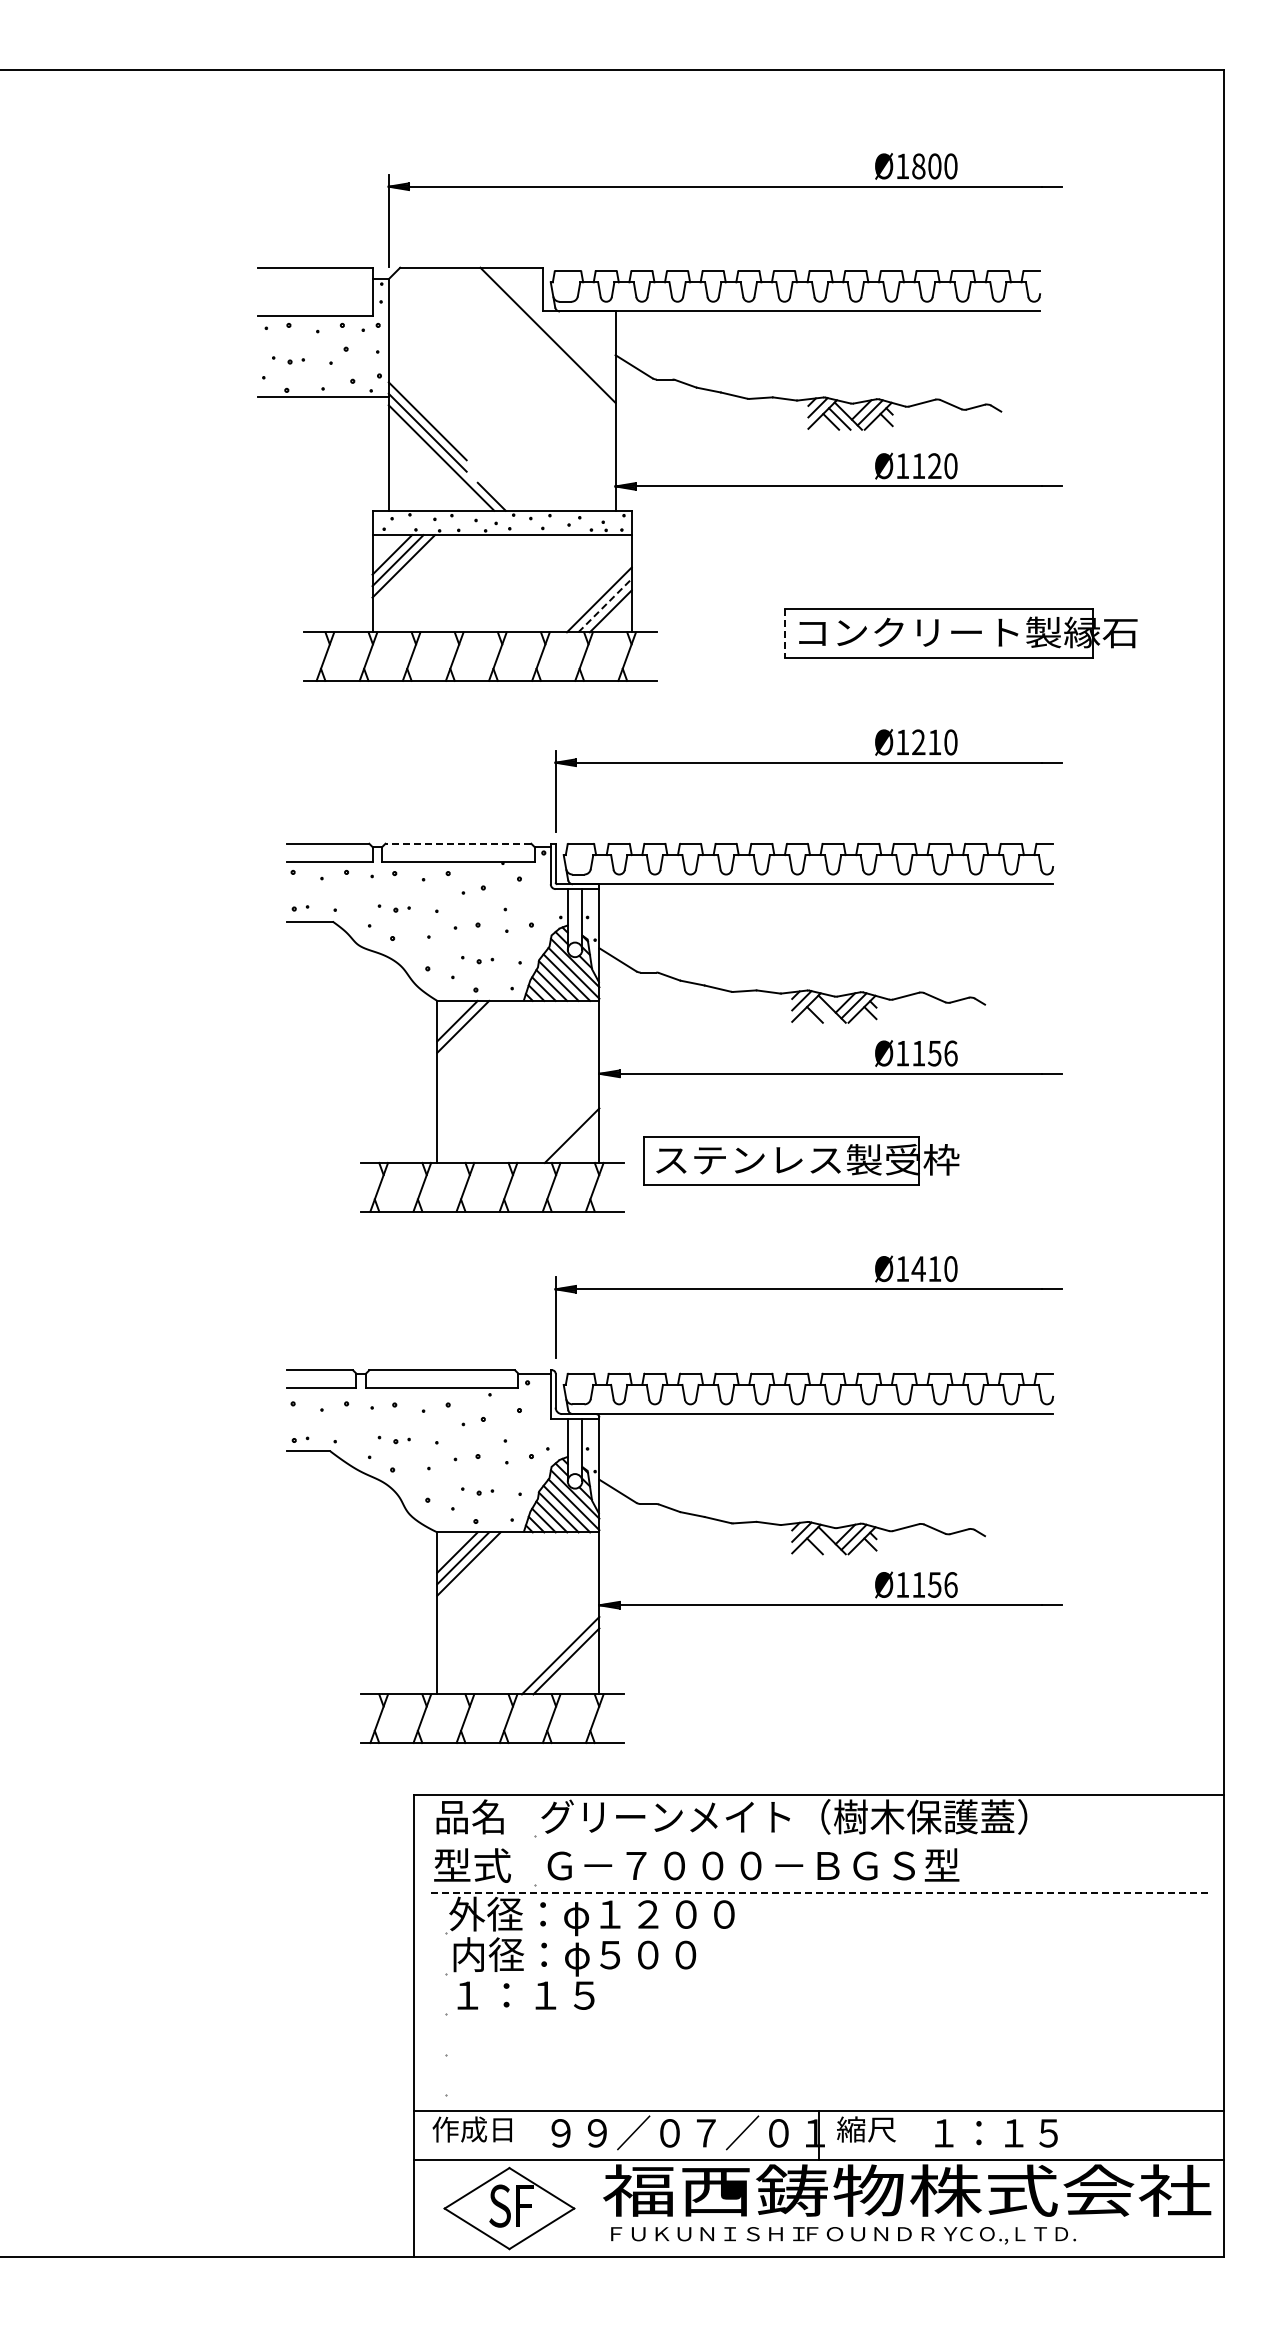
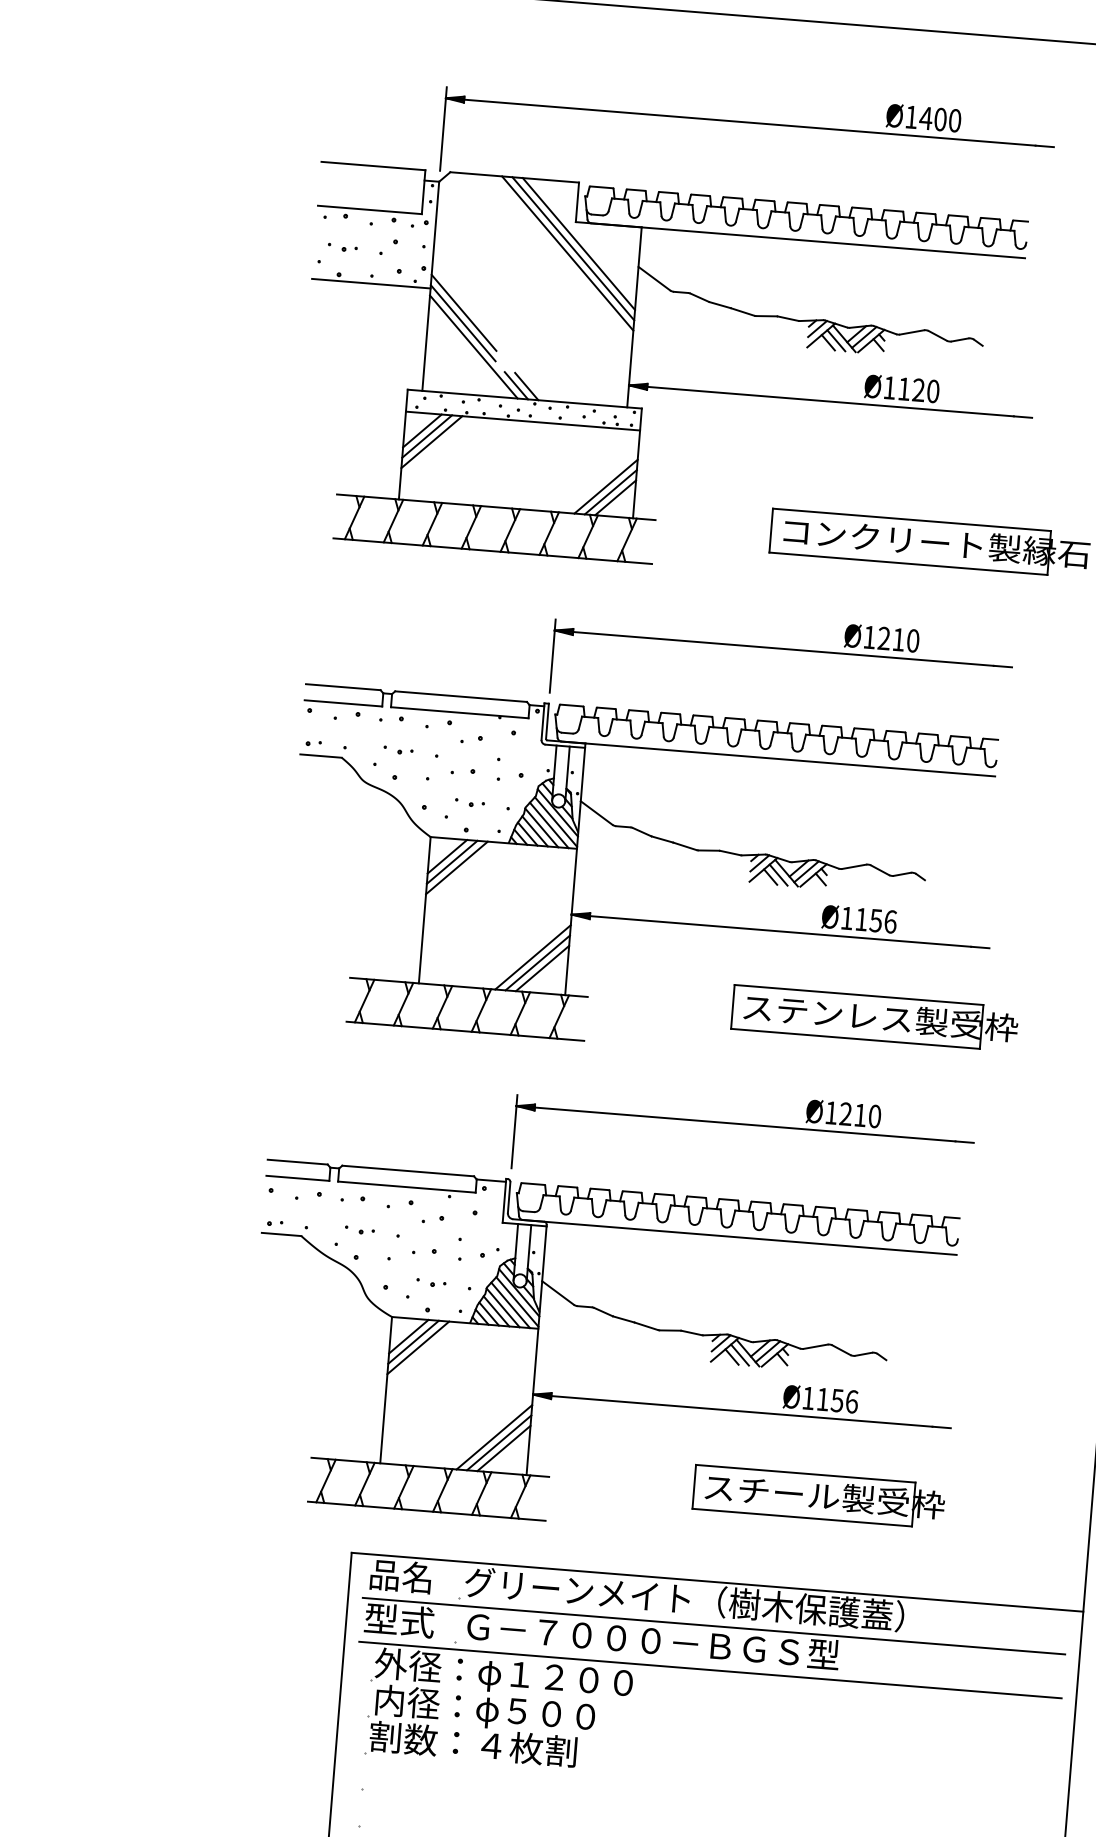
text: (918, 166) -> (925, 118), Ø1800 -> Ø1400
line: (541, 340) -> (572, 248), added
line: (536, 346) -> (567, 253), added
line: (503, 496) -> (527, 386), added
line: (605, 605) -> (611, 492), dashed -> solid
line: (784, 634) -> (770, 531), dashed -> solid
line: (458, 843) -> (461, 696), dashed -> solid
line: (823, 1011) -> (778, 874), added
line: (468, 1032) -> (456, 867), added
line: (560, 1123) -> (532, 956), added
line: (566, 1129) -> (537, 962), added
part: (801, 1160) -> (875, 1017), moved
text: (918, 1268) -> (845, 1113), Ø1410 -> Ø1210
line: (823, 1543) -> (739, 1355), added
line: (571, 1666) -> (503, 1447), added
part: (923, 1692) -> (819, 1496), added
line: (818, 1844) -> (713, 1626), added
line: (818, 1892) -> (710, 1669), dashed -> solid
text: (564, 1994) -> (473, 1743), １：１５ -> 割数：４枚割

